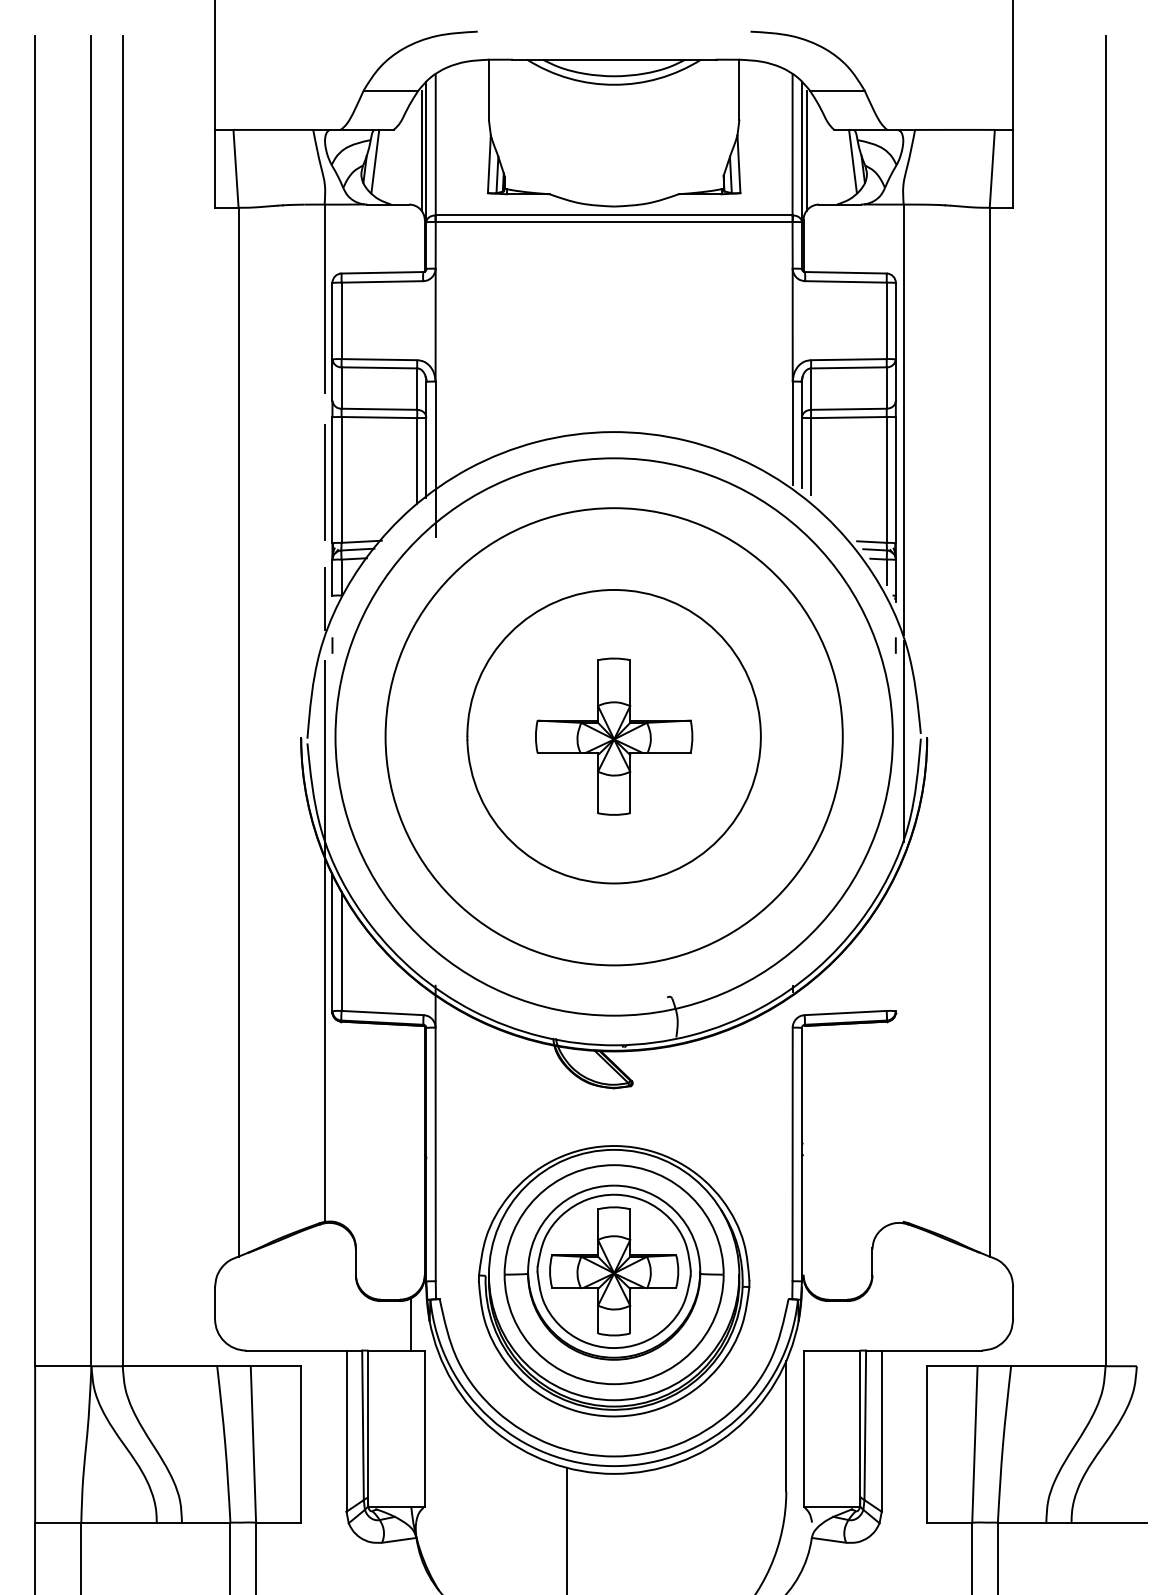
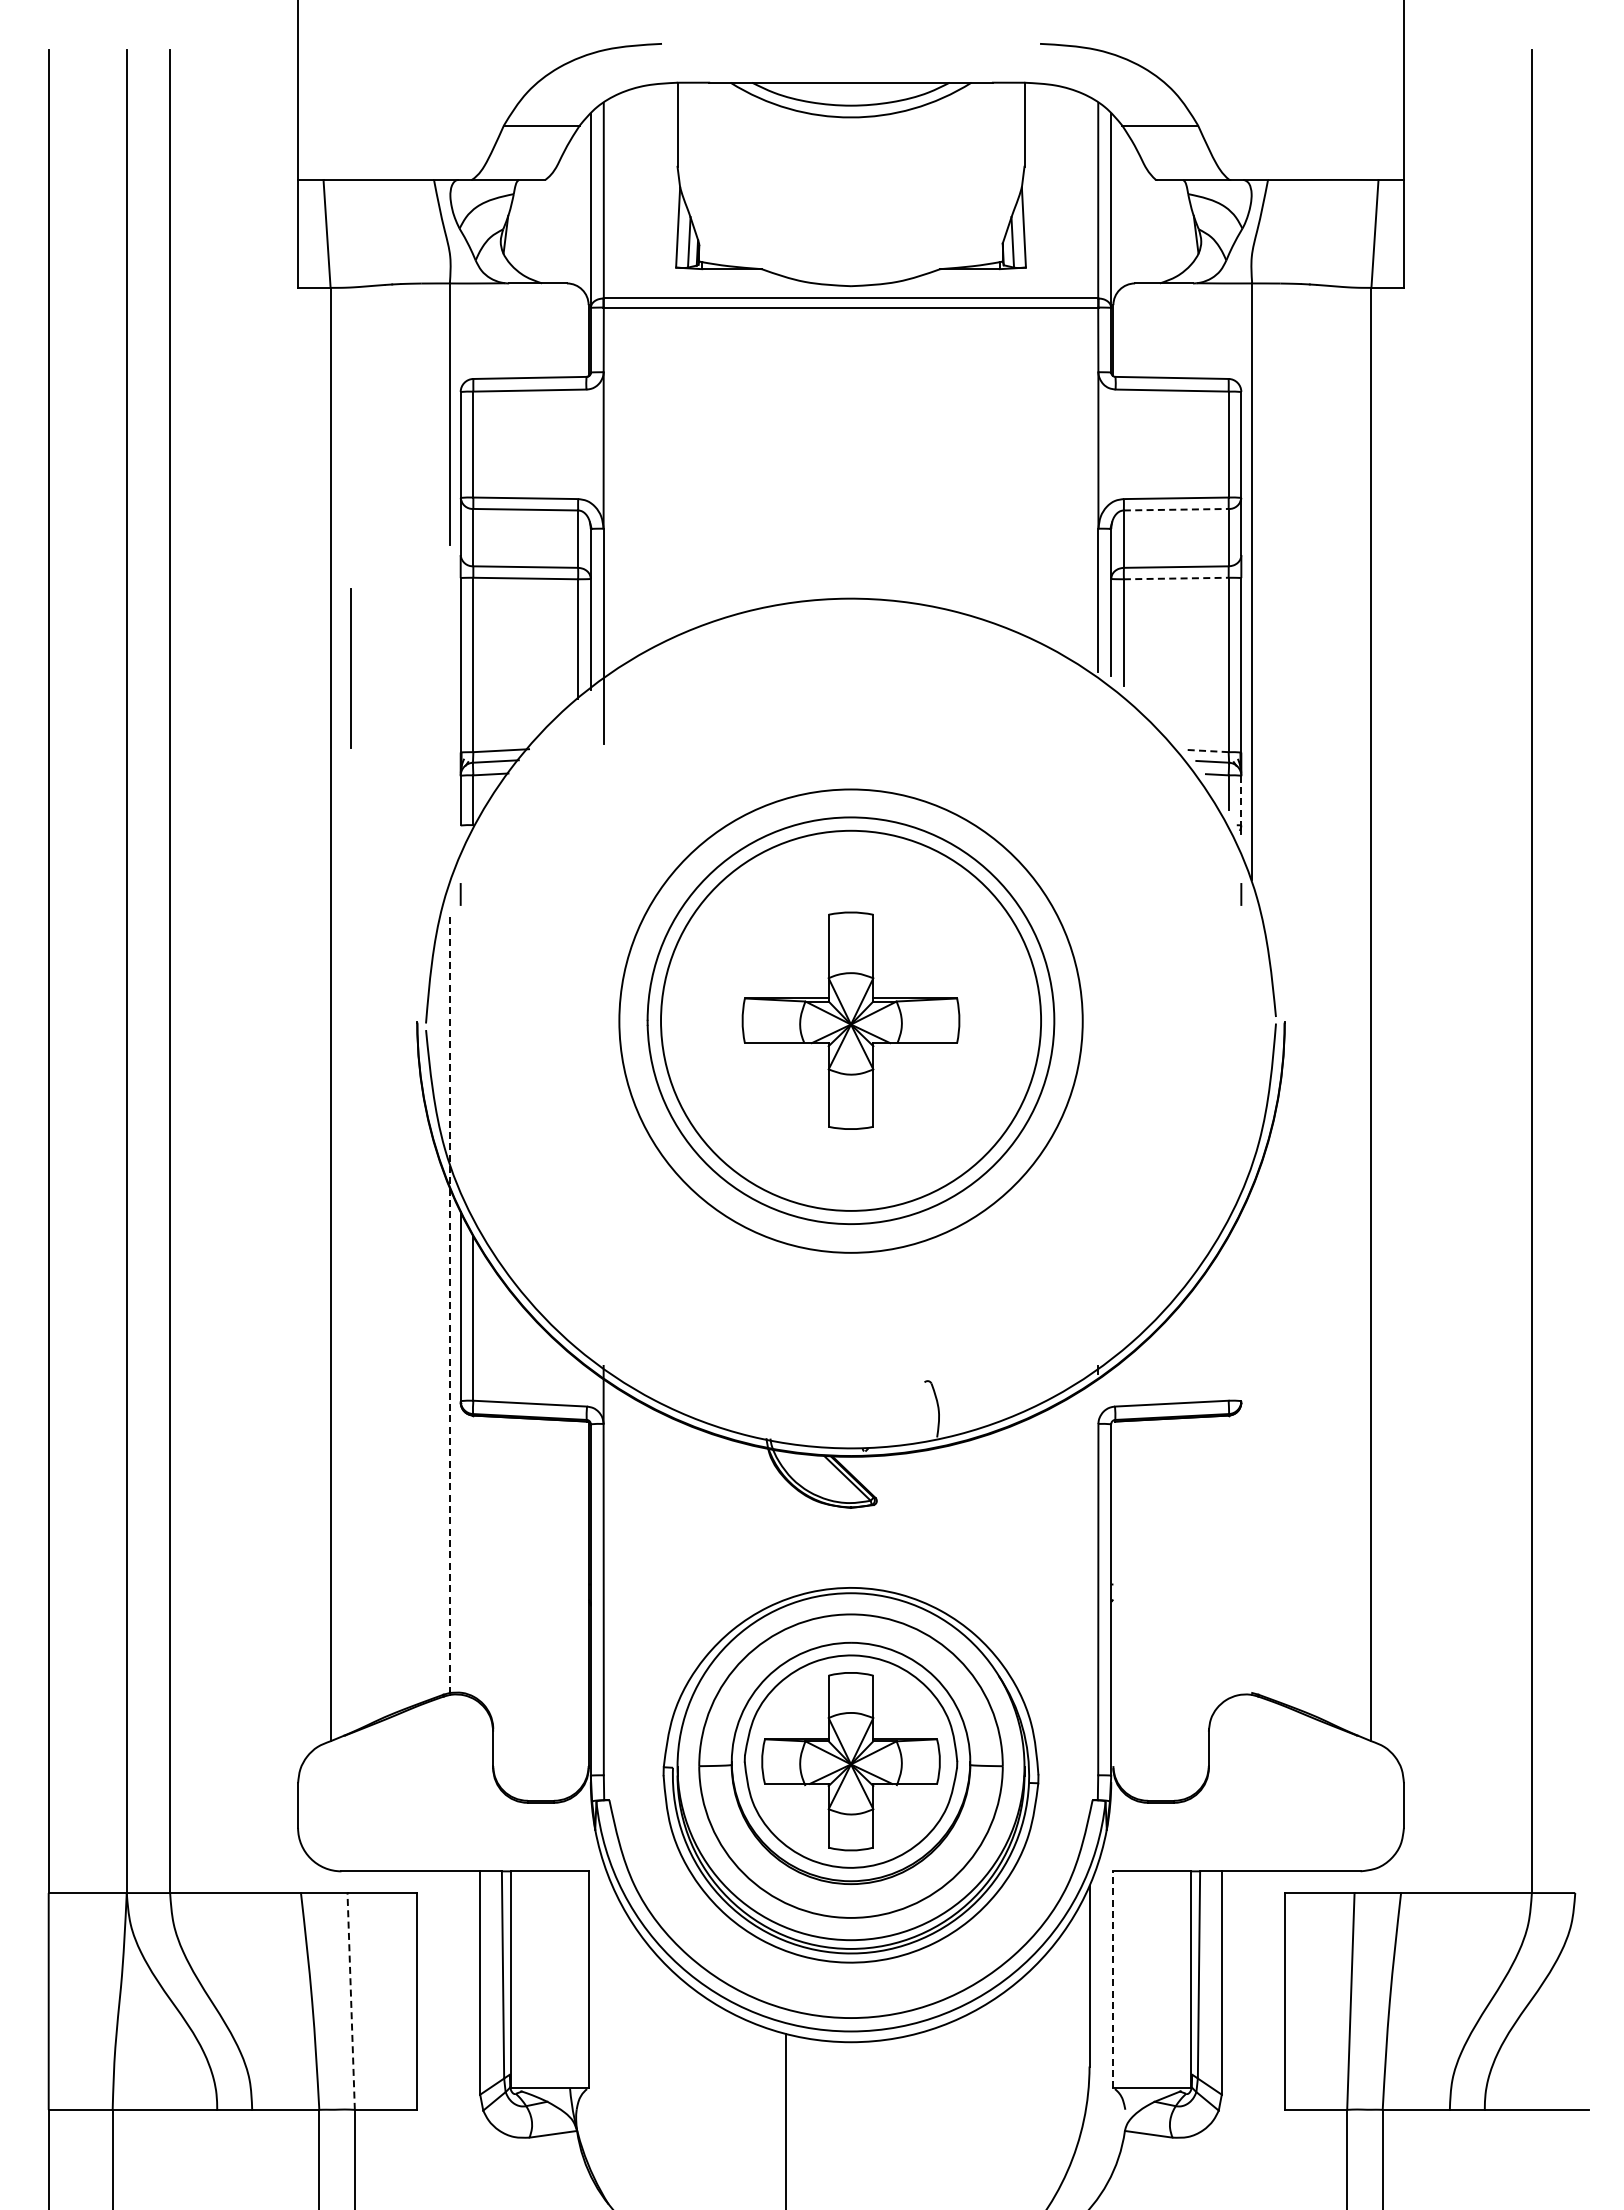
line: (421, 150) -> (584, 208), removed
line: (806, 150) -> (1117, 208), removed
line: (374, 161) -> (519, 223), removed
line: (852, 161) -> (1181, 223), removed
line: (849, 367) -> (1176, 509), solid -> dashed
line: (849, 417) -> (1176, 578), solid -> dashed
line: (324, 482) -> (350, 668), moved
line: (872, 542) -> (1208, 751), solid -> dashed
line: (895, 577) -> (1241, 800), solid -> dashed
line: (324, 598) -> (449, 829), removed
circle: (613, 736) -> (850, 1020), size x0.6
circle: (613, 737) -> (850, 1021), size x0.6
line: (903, 741) -> (1252, 1027), removed
line: (324, 941) -> (449, 1304), solid -> dashed
line: (410, 1324) -> (569, 1835), removed
line: (803, 1428) -> (1113, 1979), solid -> dashed
line: (253, 1443) -> (351, 2000), solid -> dashed

